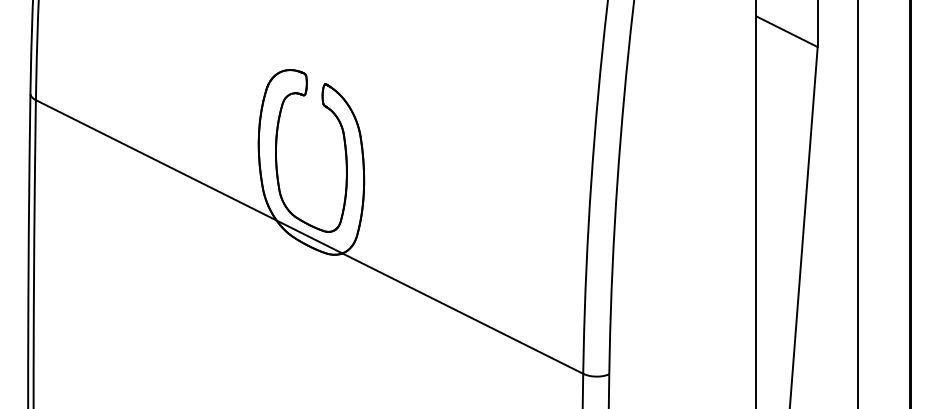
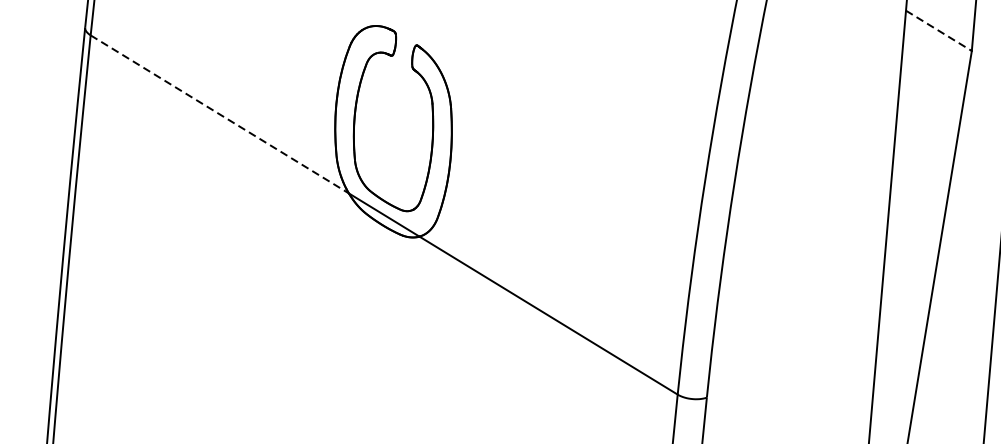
line: (787, 31) -> (939, 30), solid -> dashed
line: (156, 160) -> (220, 114), solid -> dashed

